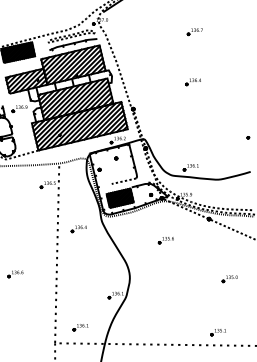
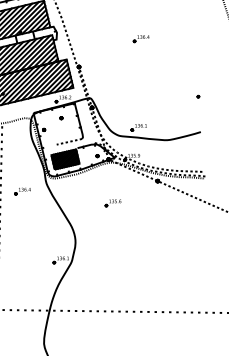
part: (229, 279) -> (178, 243), removed
part: (80, 327) -> (24, 293), removed
part: (217, 332) -> (166, 298), removed

